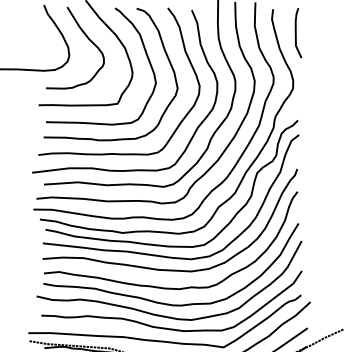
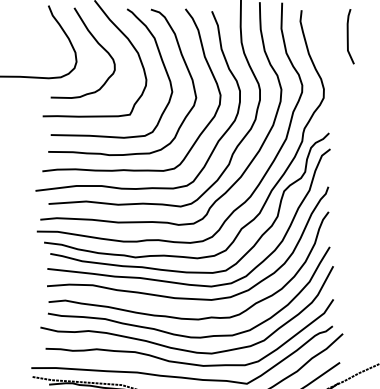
curve: (296, 32) -> (348, 36), moved

